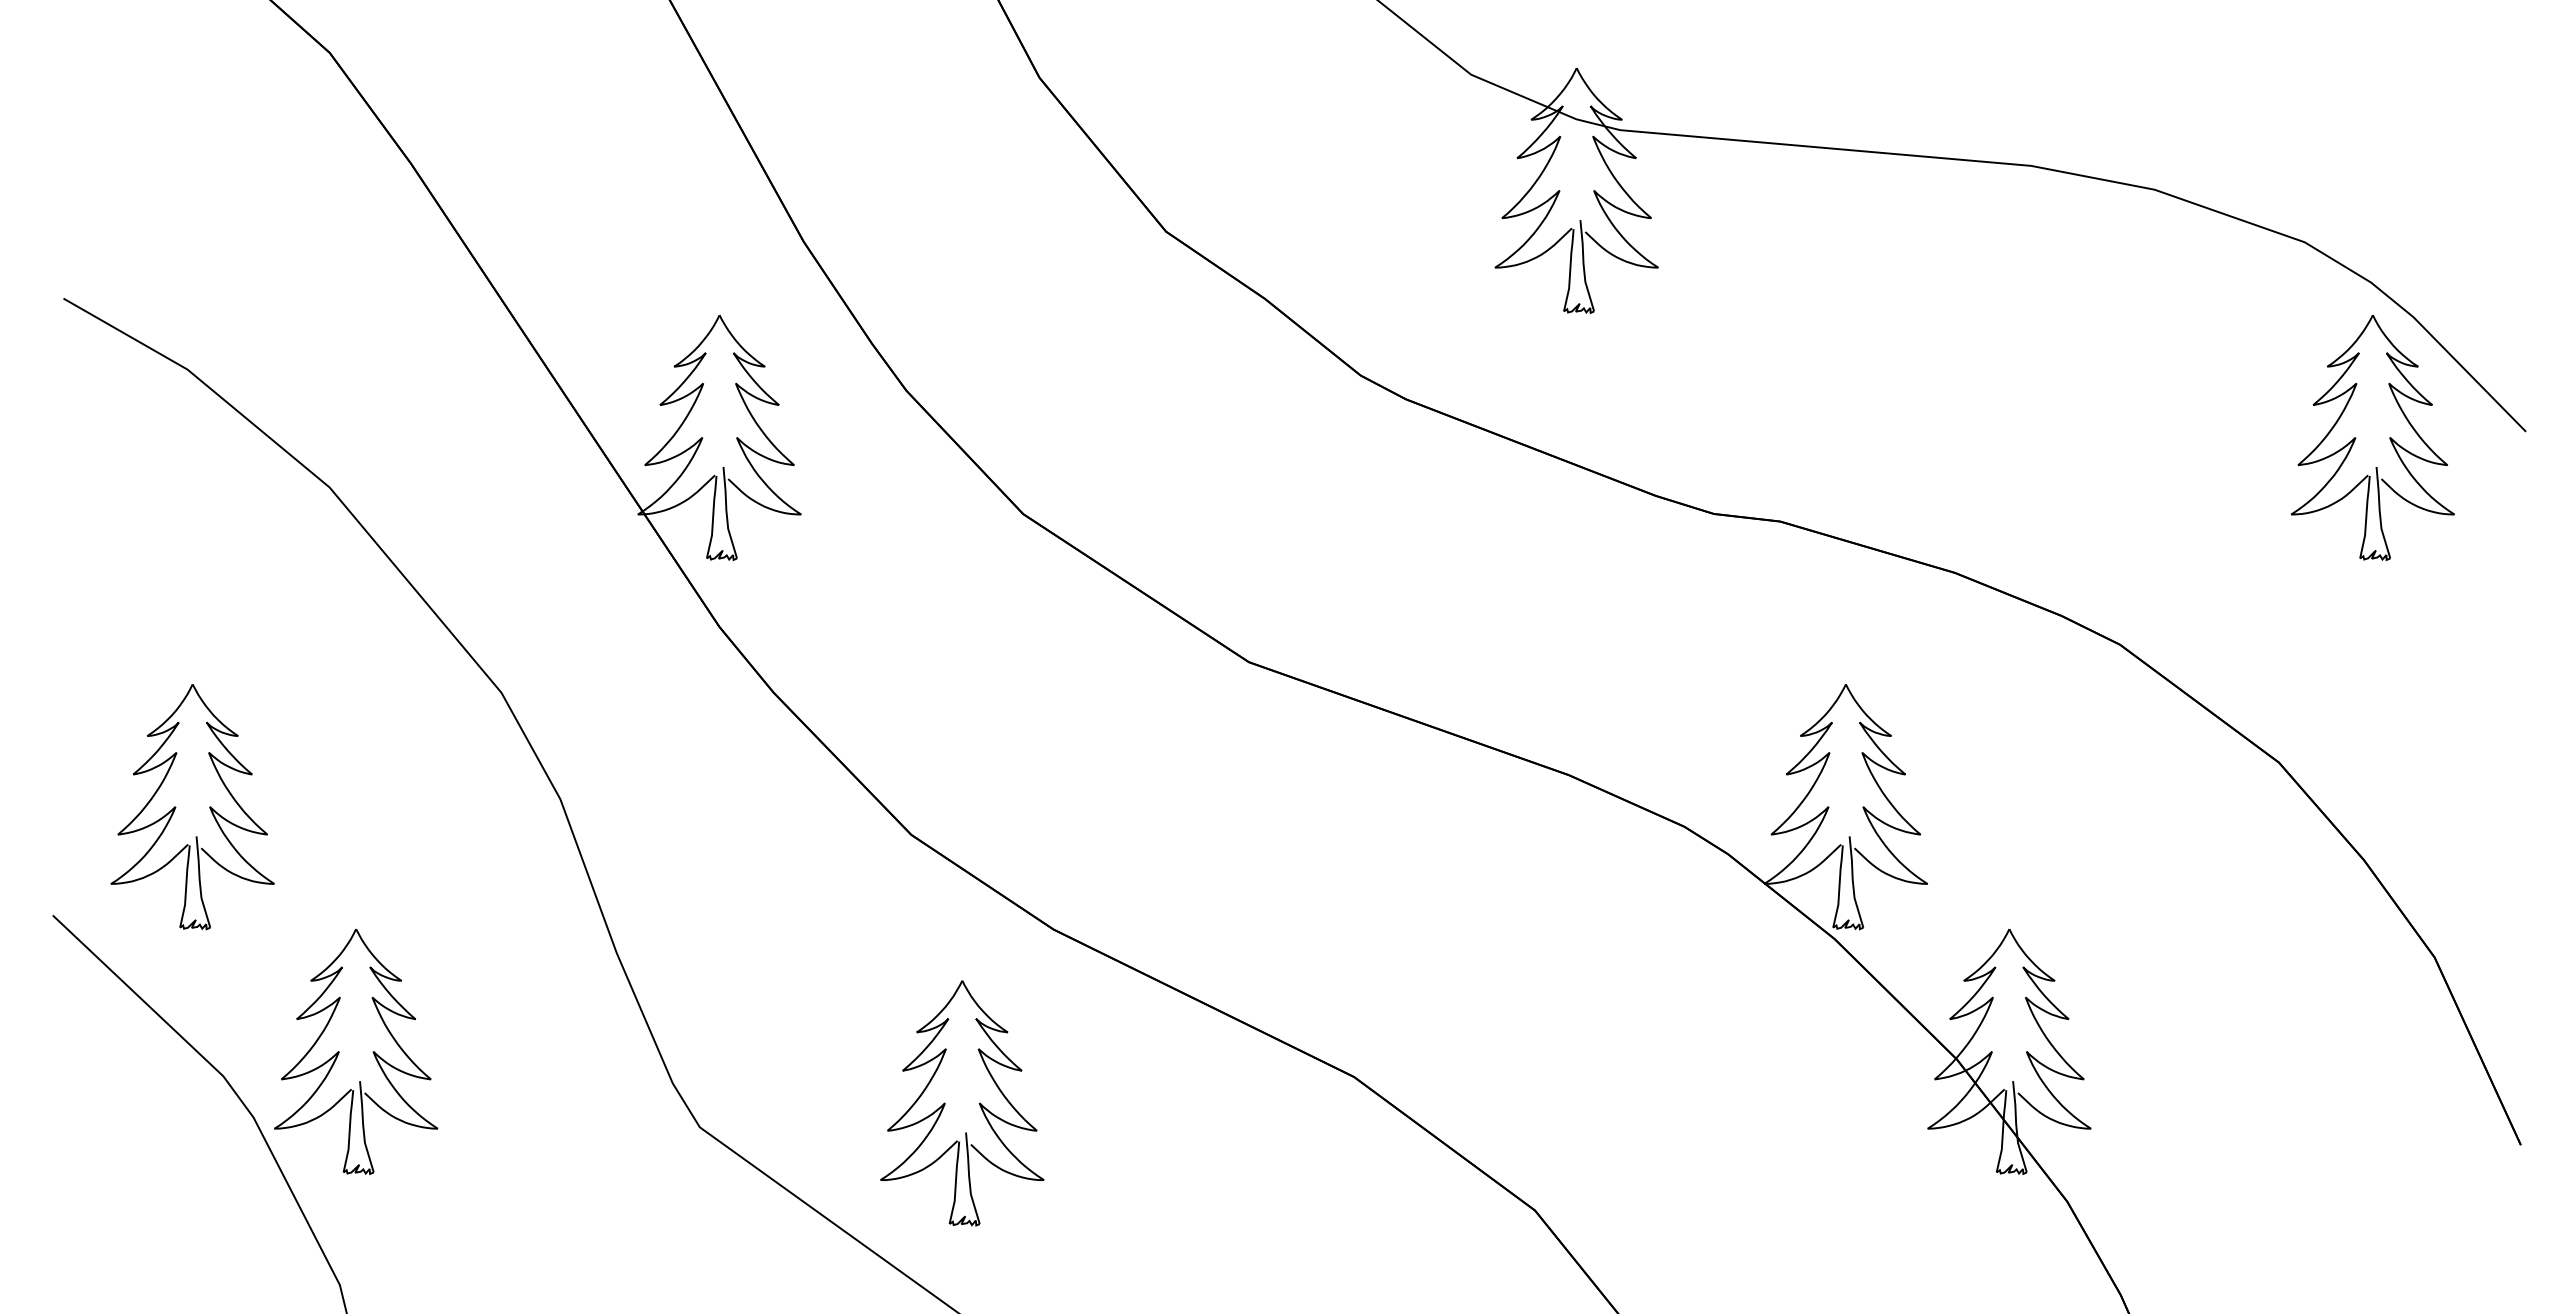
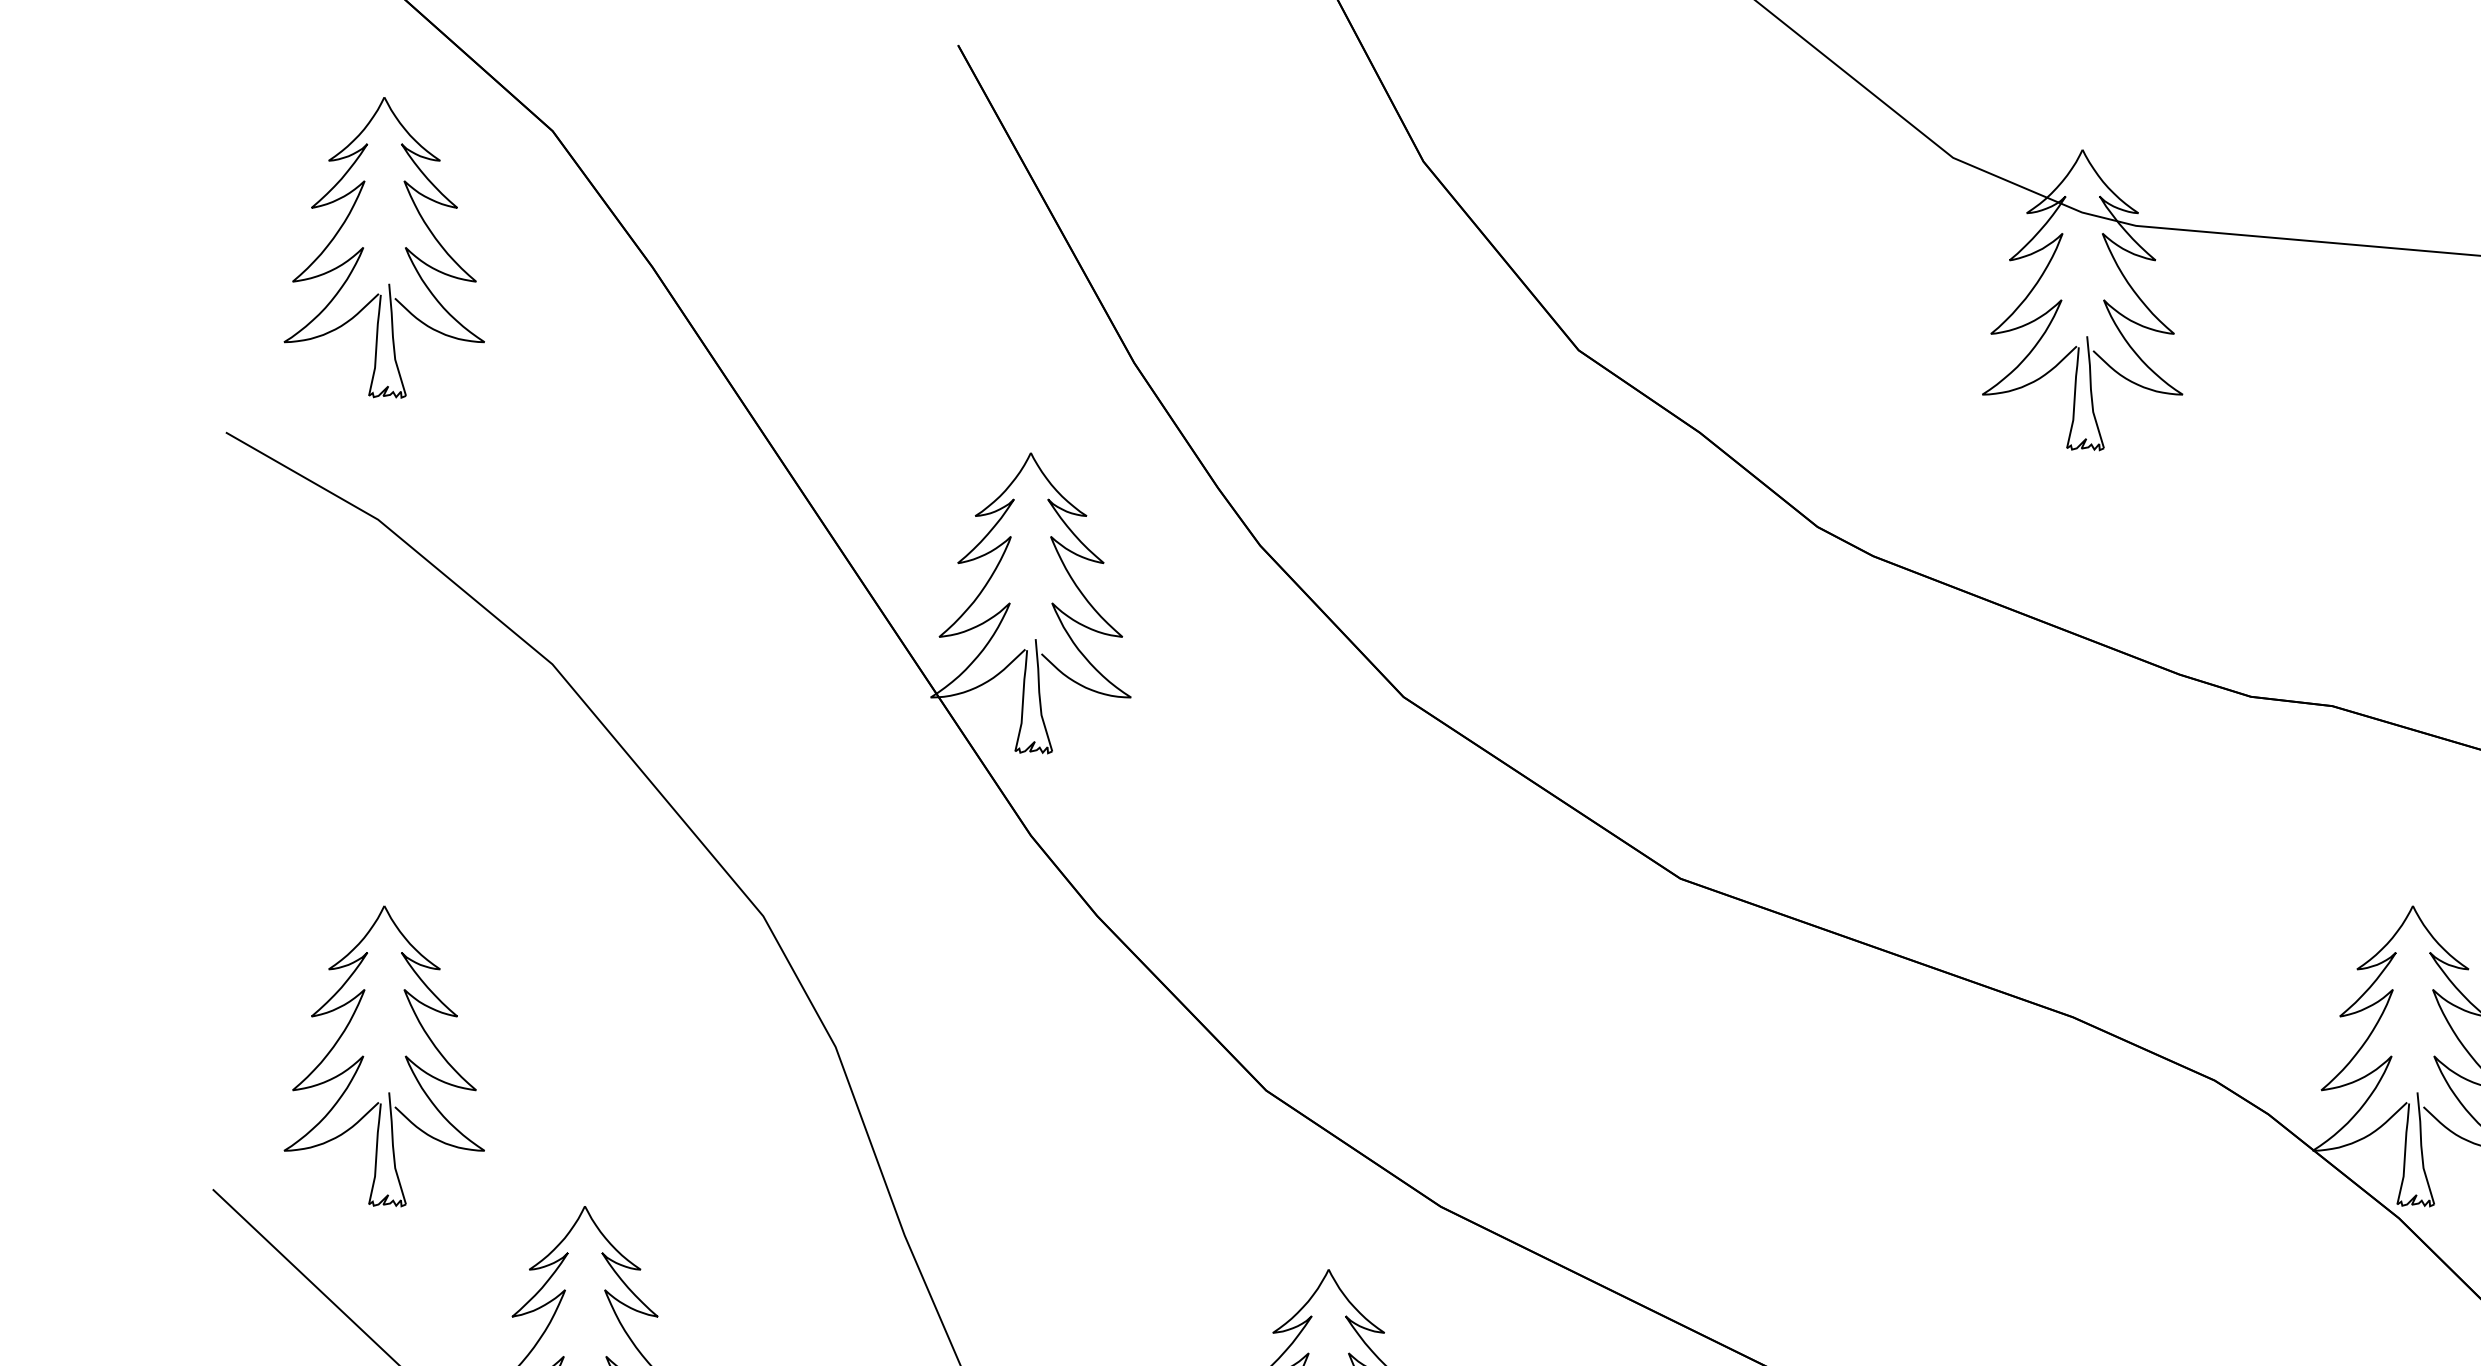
part: (176, 148) -> (364, 248), added

